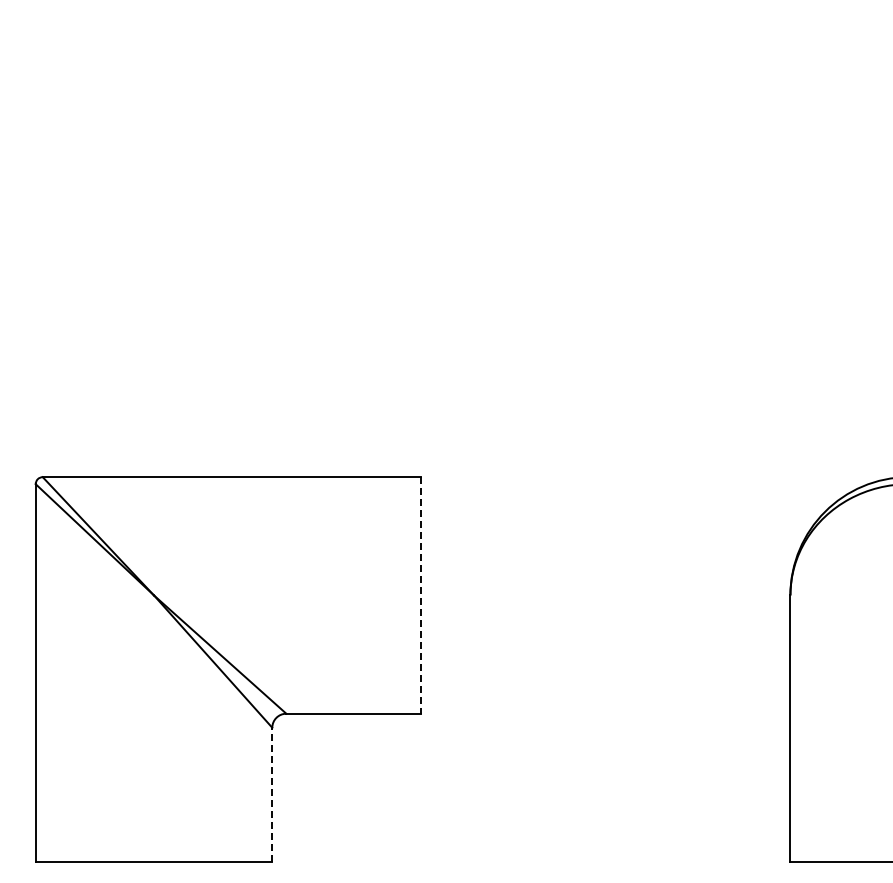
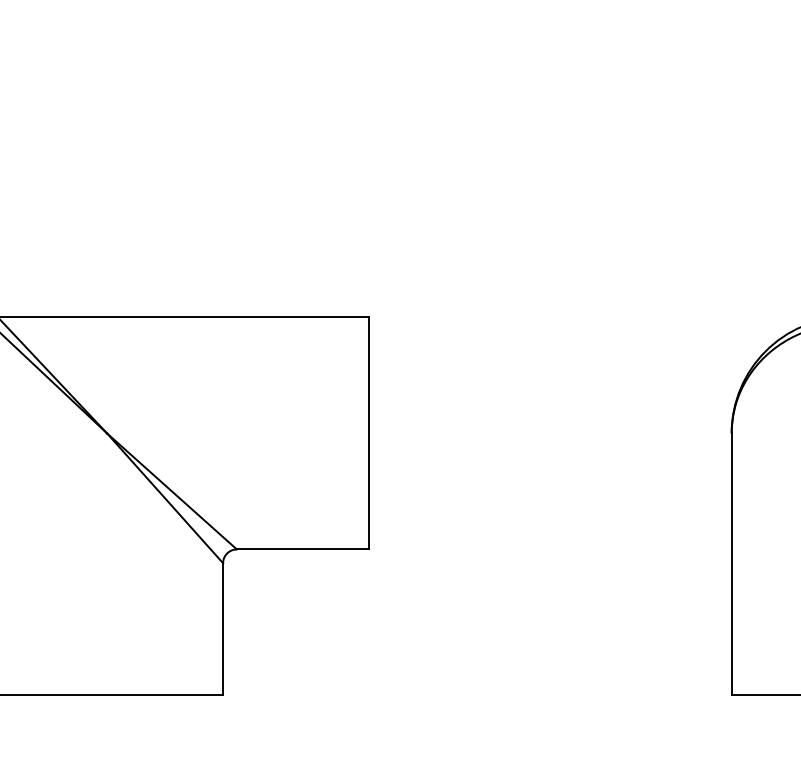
line: (420, 595) -> (368, 433), dashed -> solid
line: (272, 794) -> (223, 628), dashed -> solid

